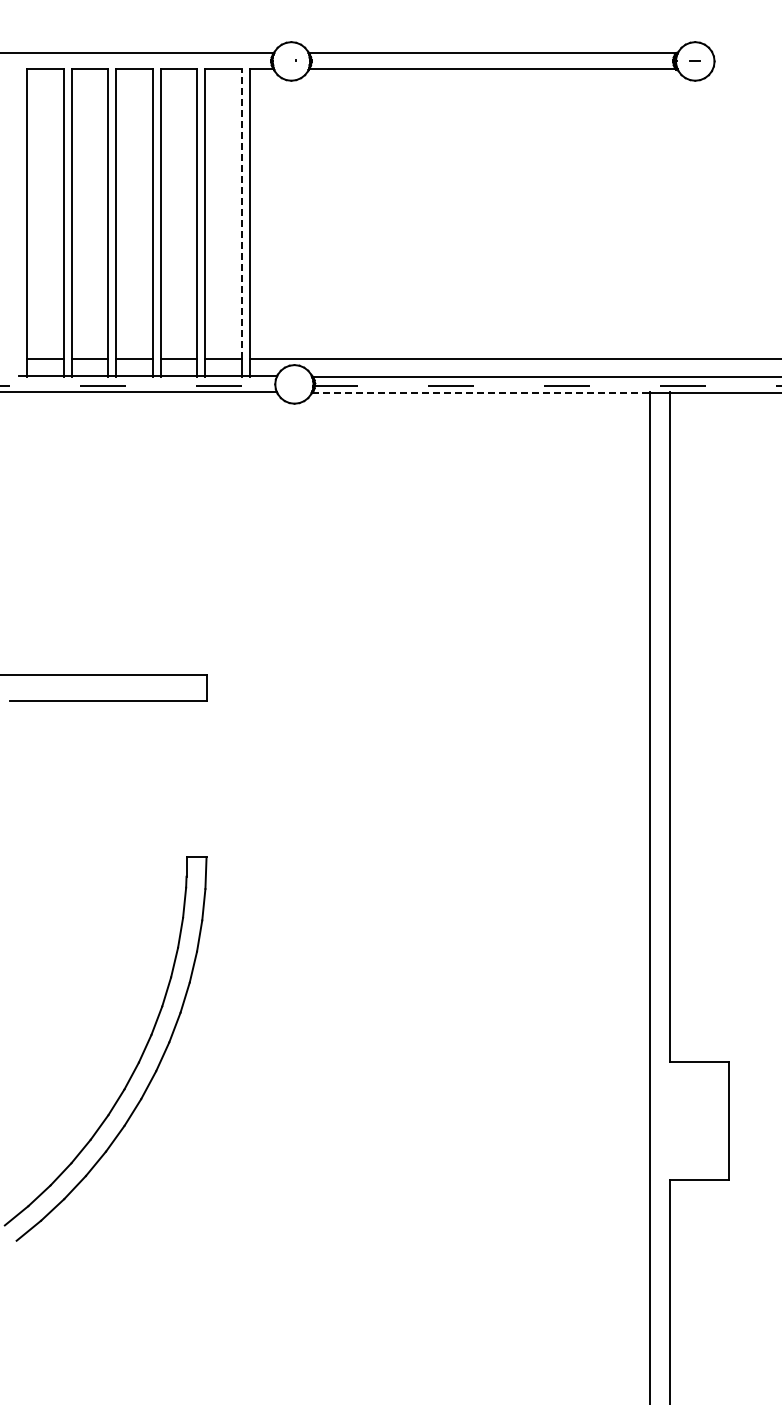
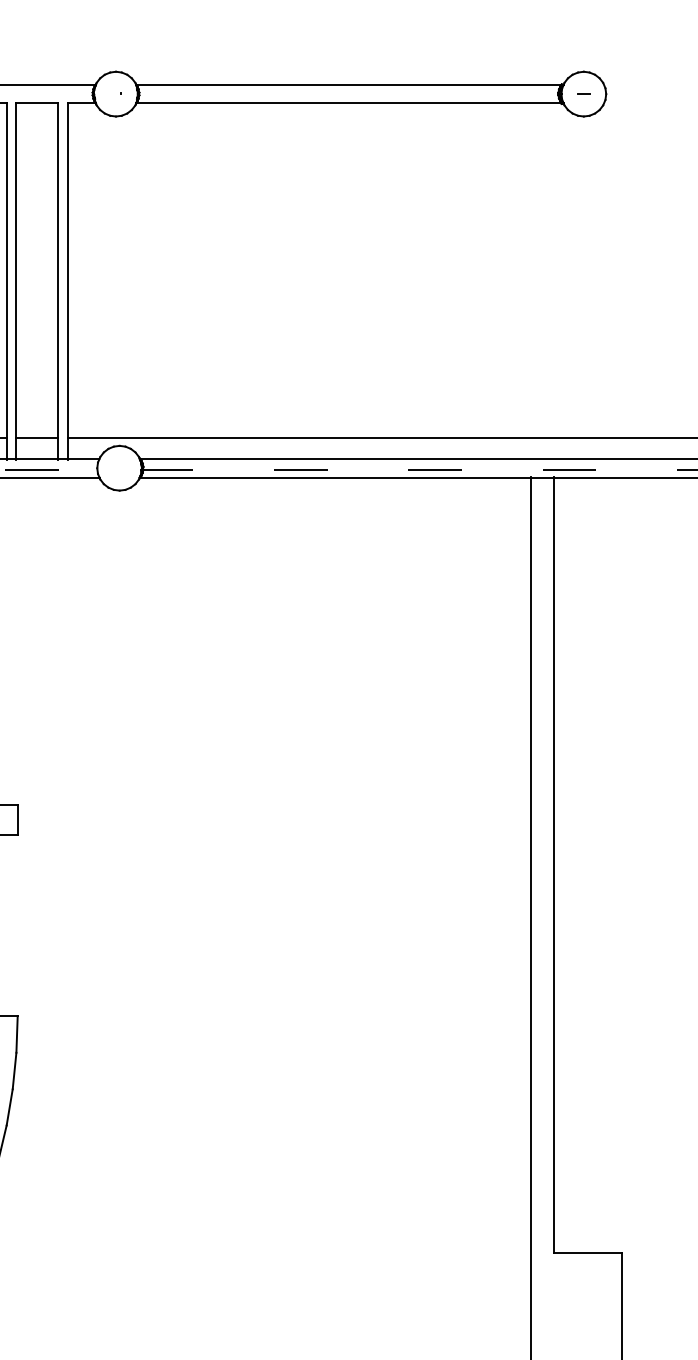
line: (241, 214) -> (58, 271), dashed -> solid
line: (480, 392) -> (335, 477), dashed -> solid

